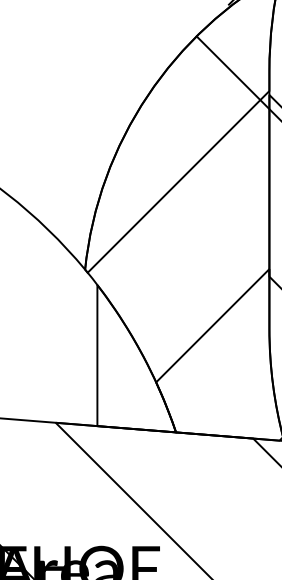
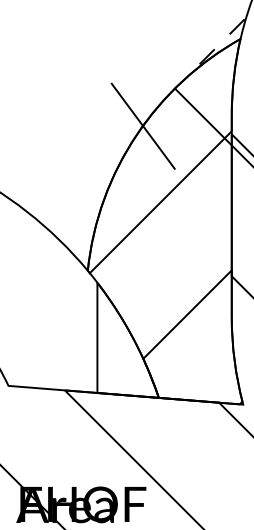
line: (155, 83) -> (142, 125), added

